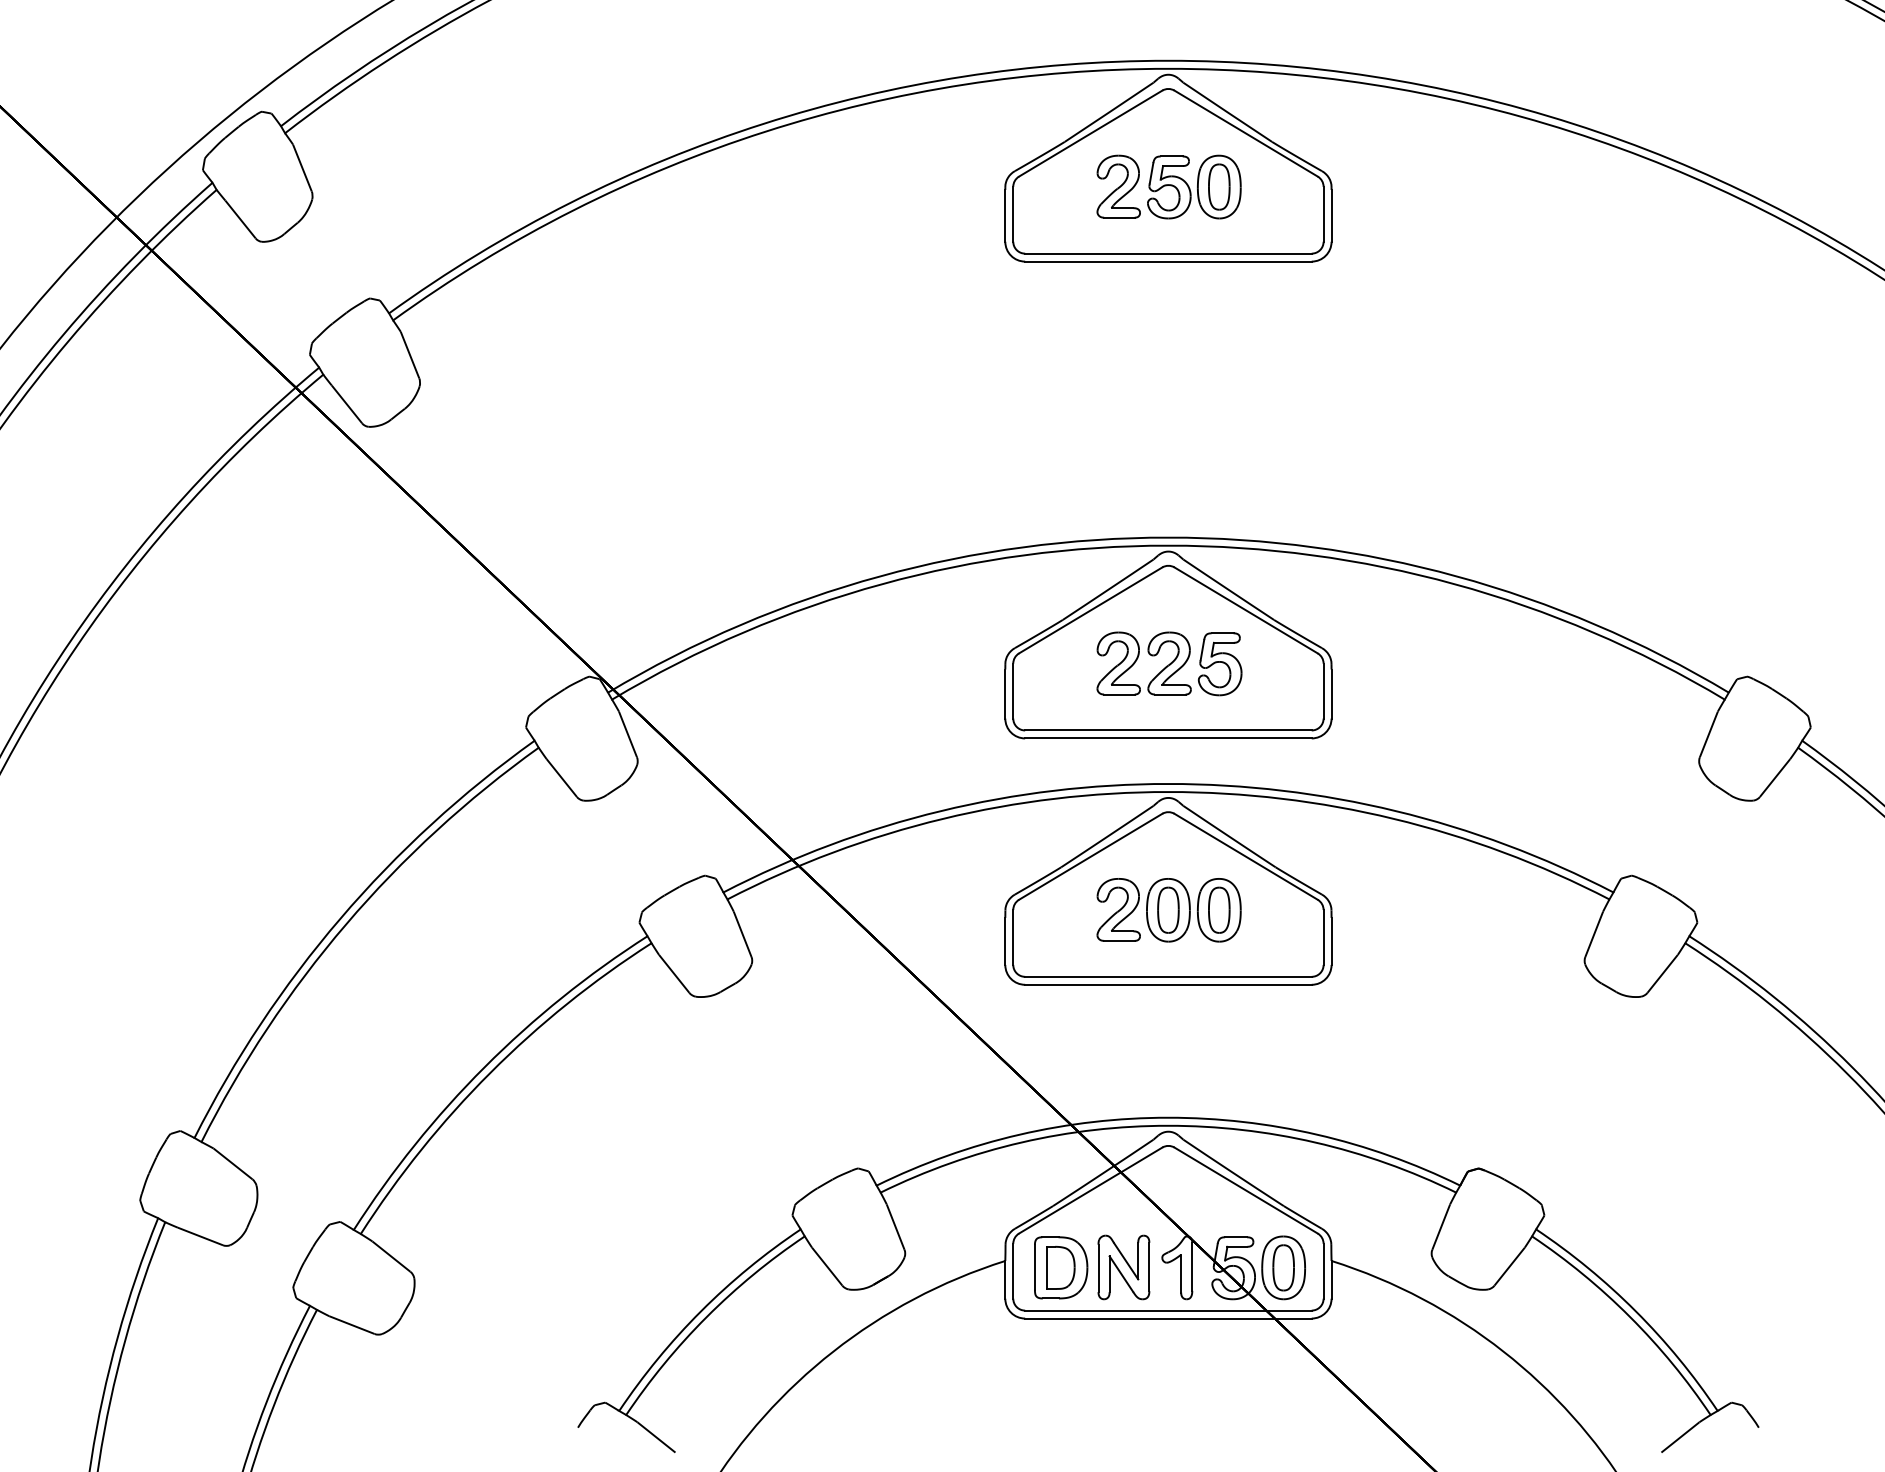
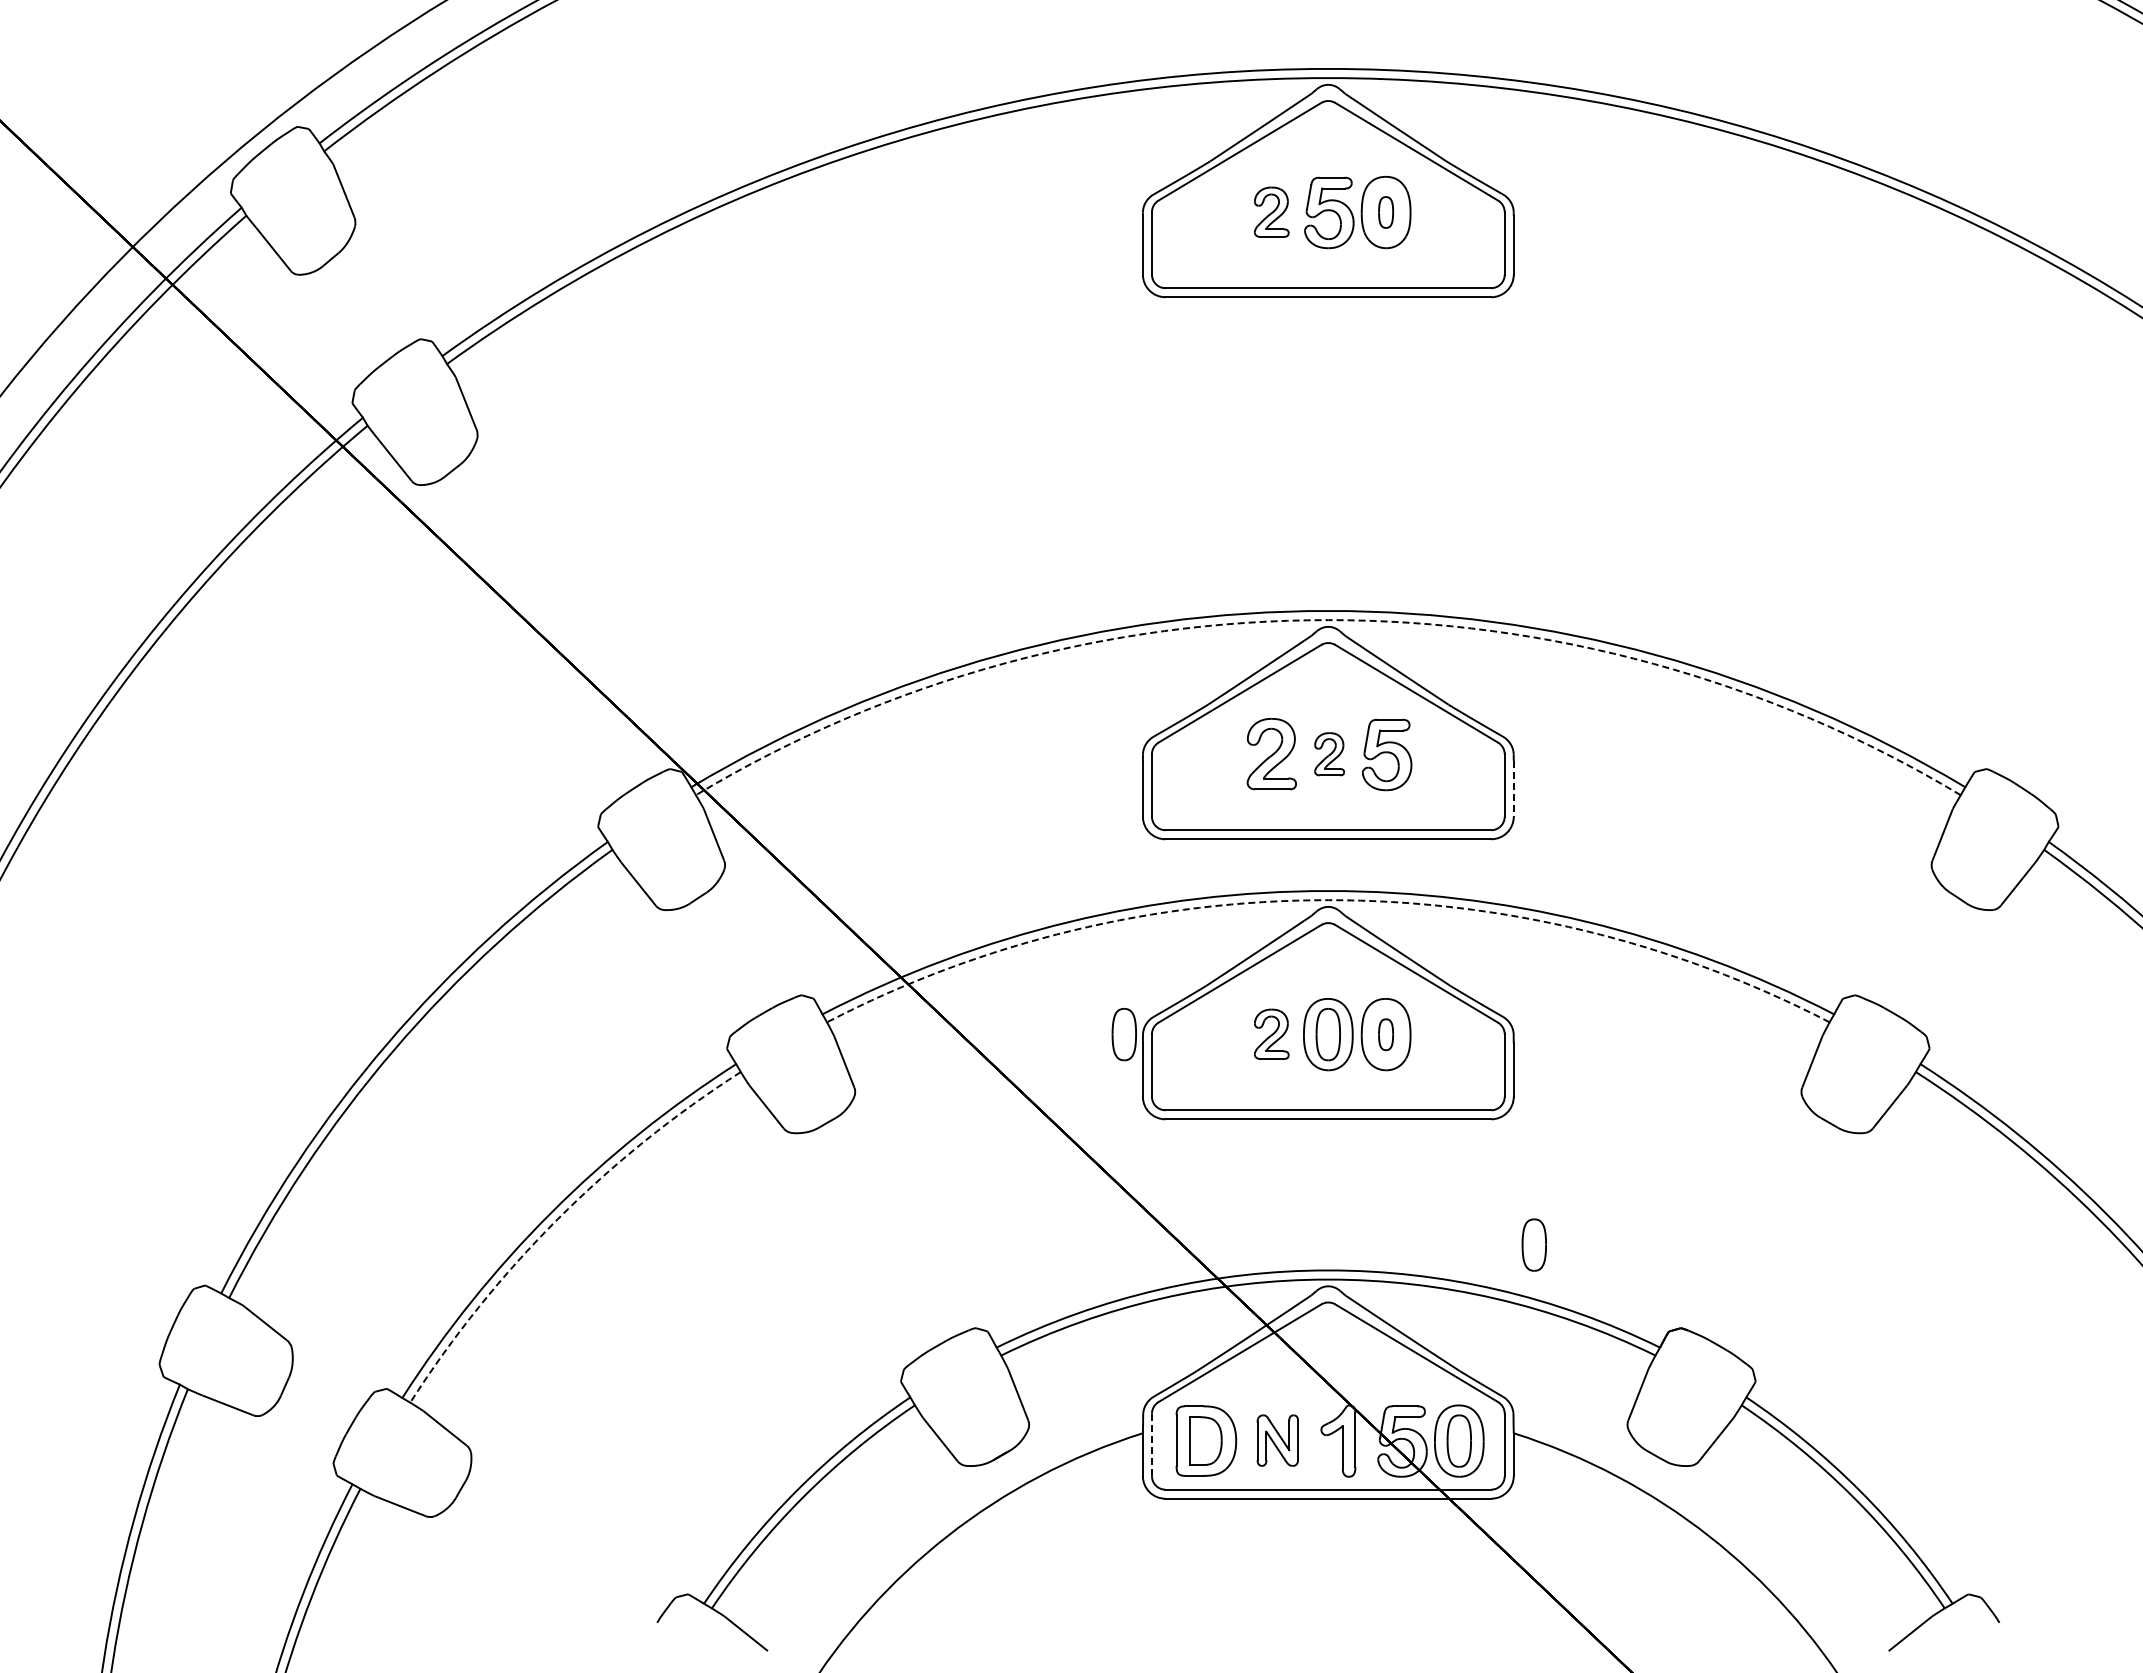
part: (1118, 187) -> (1271, 212), size x0.7
part: (1218, 187) -> (1385, 212), size x0.6
arc: (1168, 545) -> (1328, 620), solid -> dashed
part: (1169, 663) -> (1329, 754), size x0.6
line: (1331, 693) -> (1513, 788), solid -> dashed
arc: (1168, 792) -> (1328, 900), solid -> dashed
part: (988, 910) -> (1123, 1034), added
part: (1118, 910) -> (1271, 1034), size x0.7
part: (1218, 910) -> (1385, 1034), size x0.6
arc: (490, 1072) -> (557, 1219), solid -> dashed
part: (1348, 1094) -> (1533, 1244), added
part: (1123, 1267) -> (1277, 1440), size x0.7
line: (1012, 1271) -> (1151, 1445), solid -> dashed

